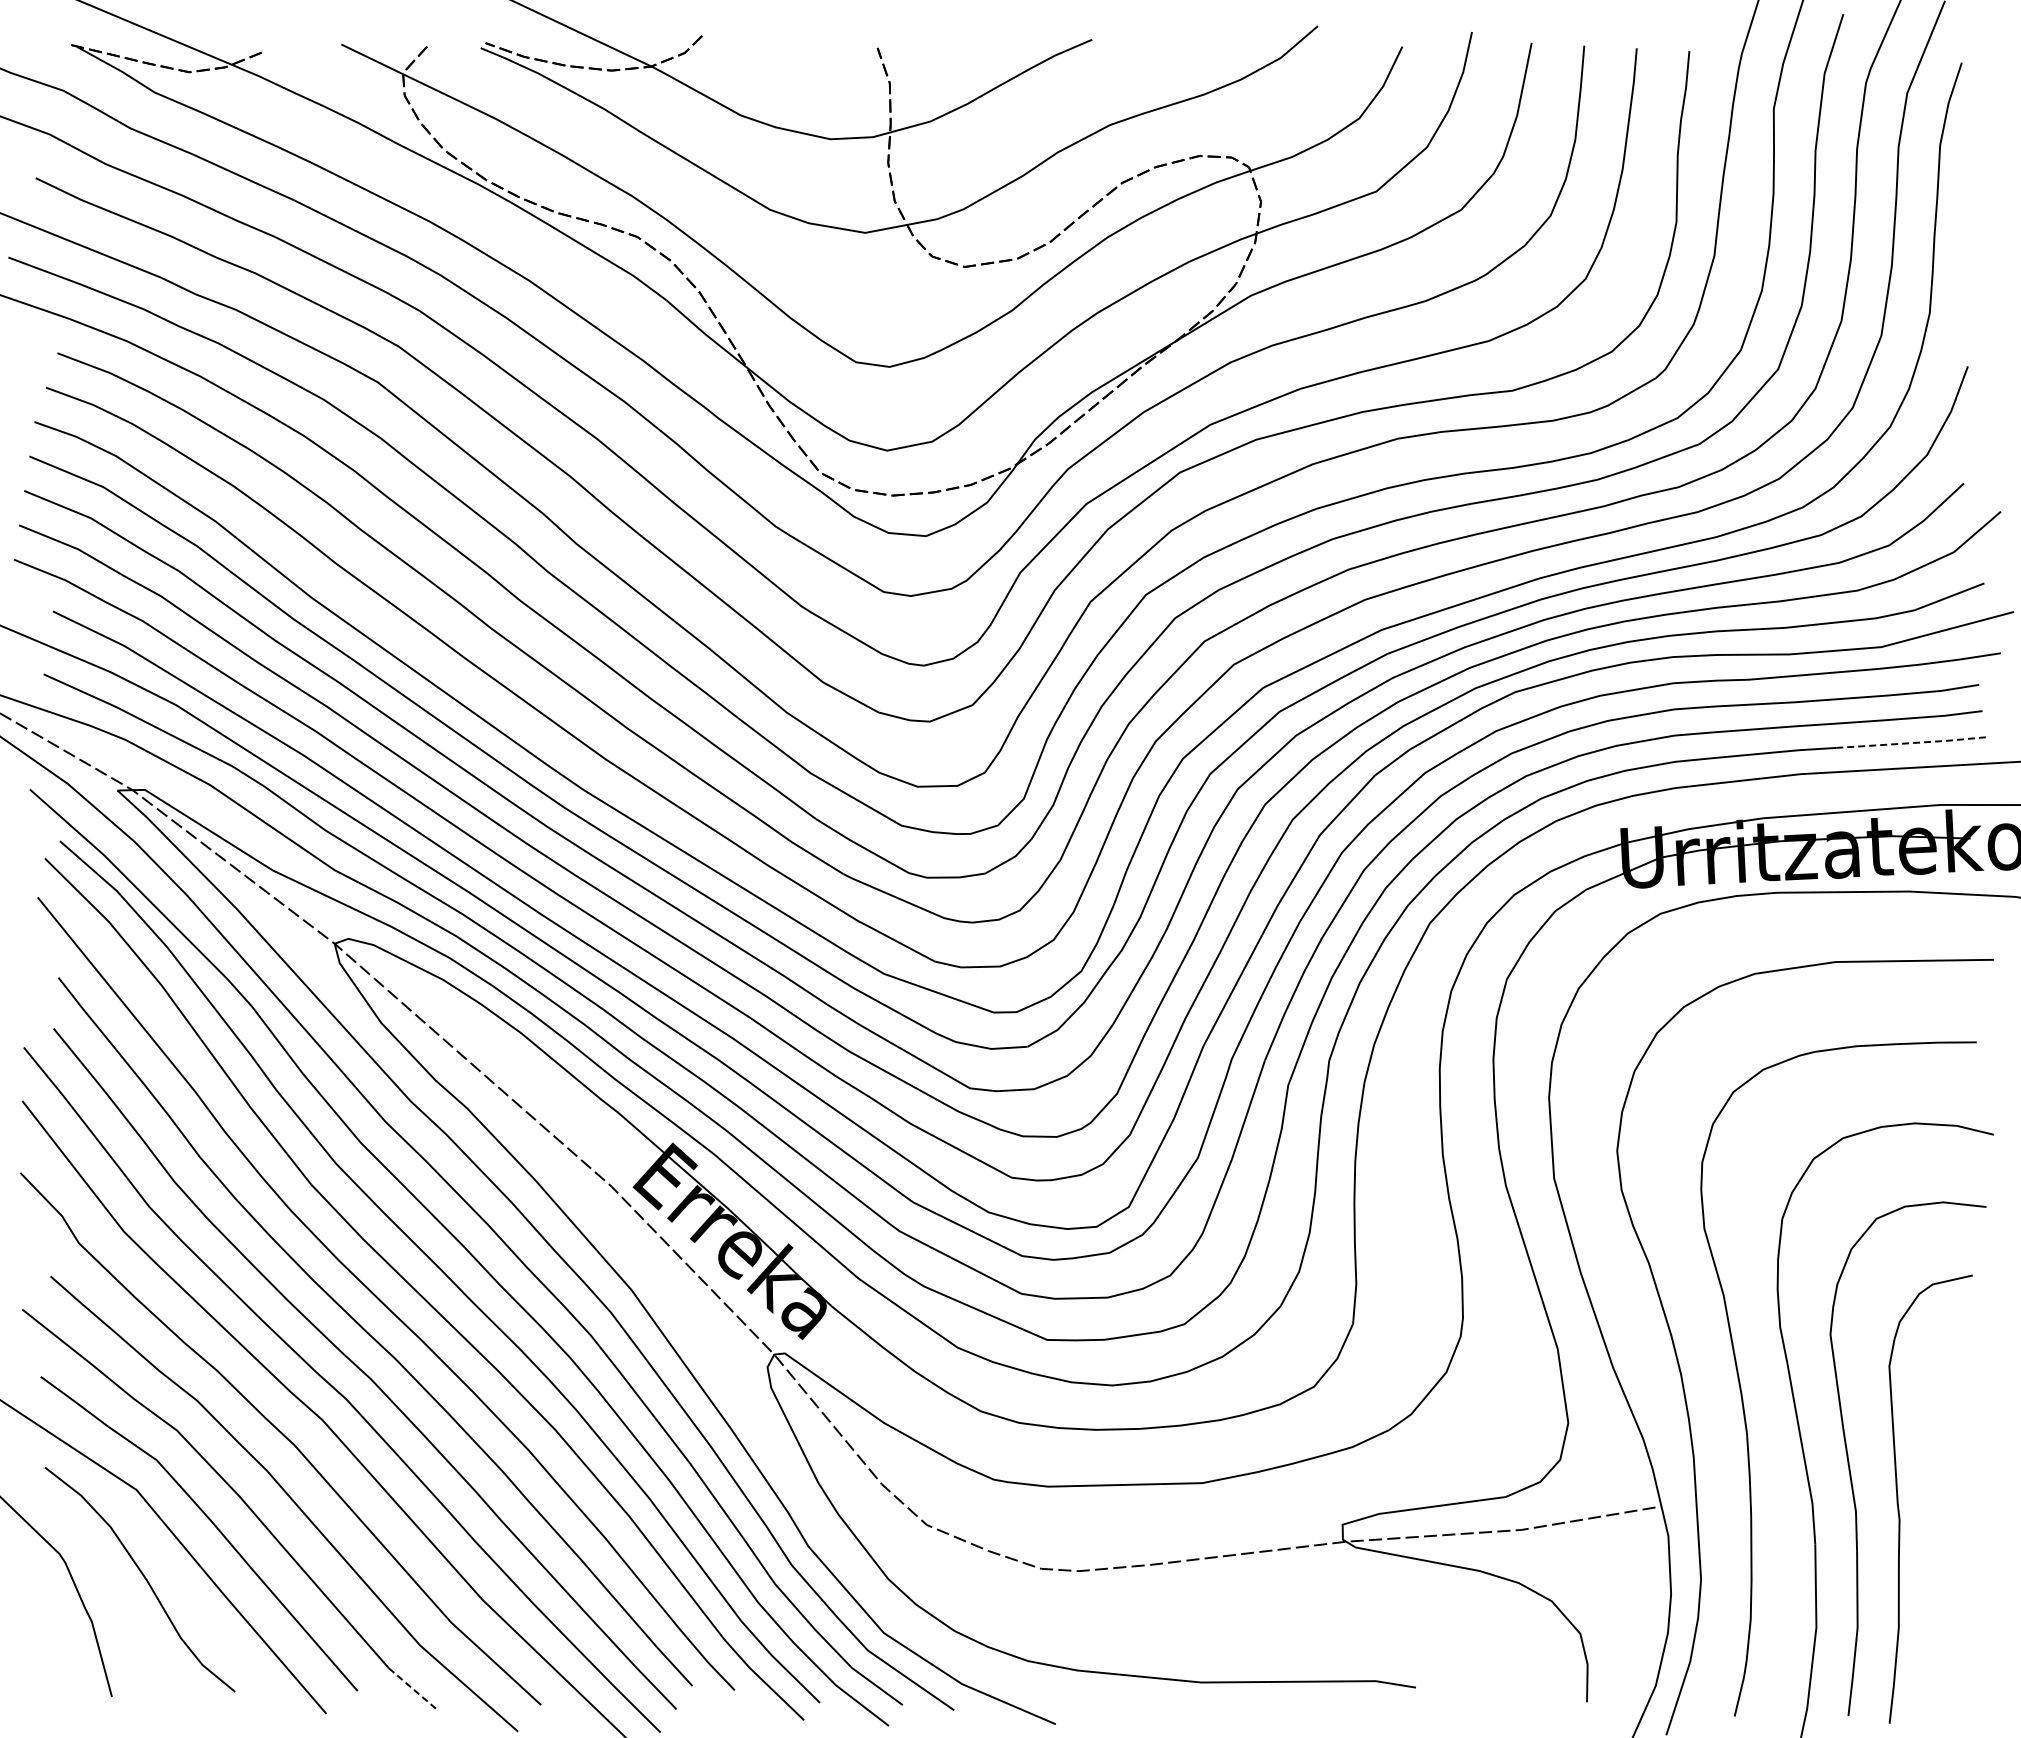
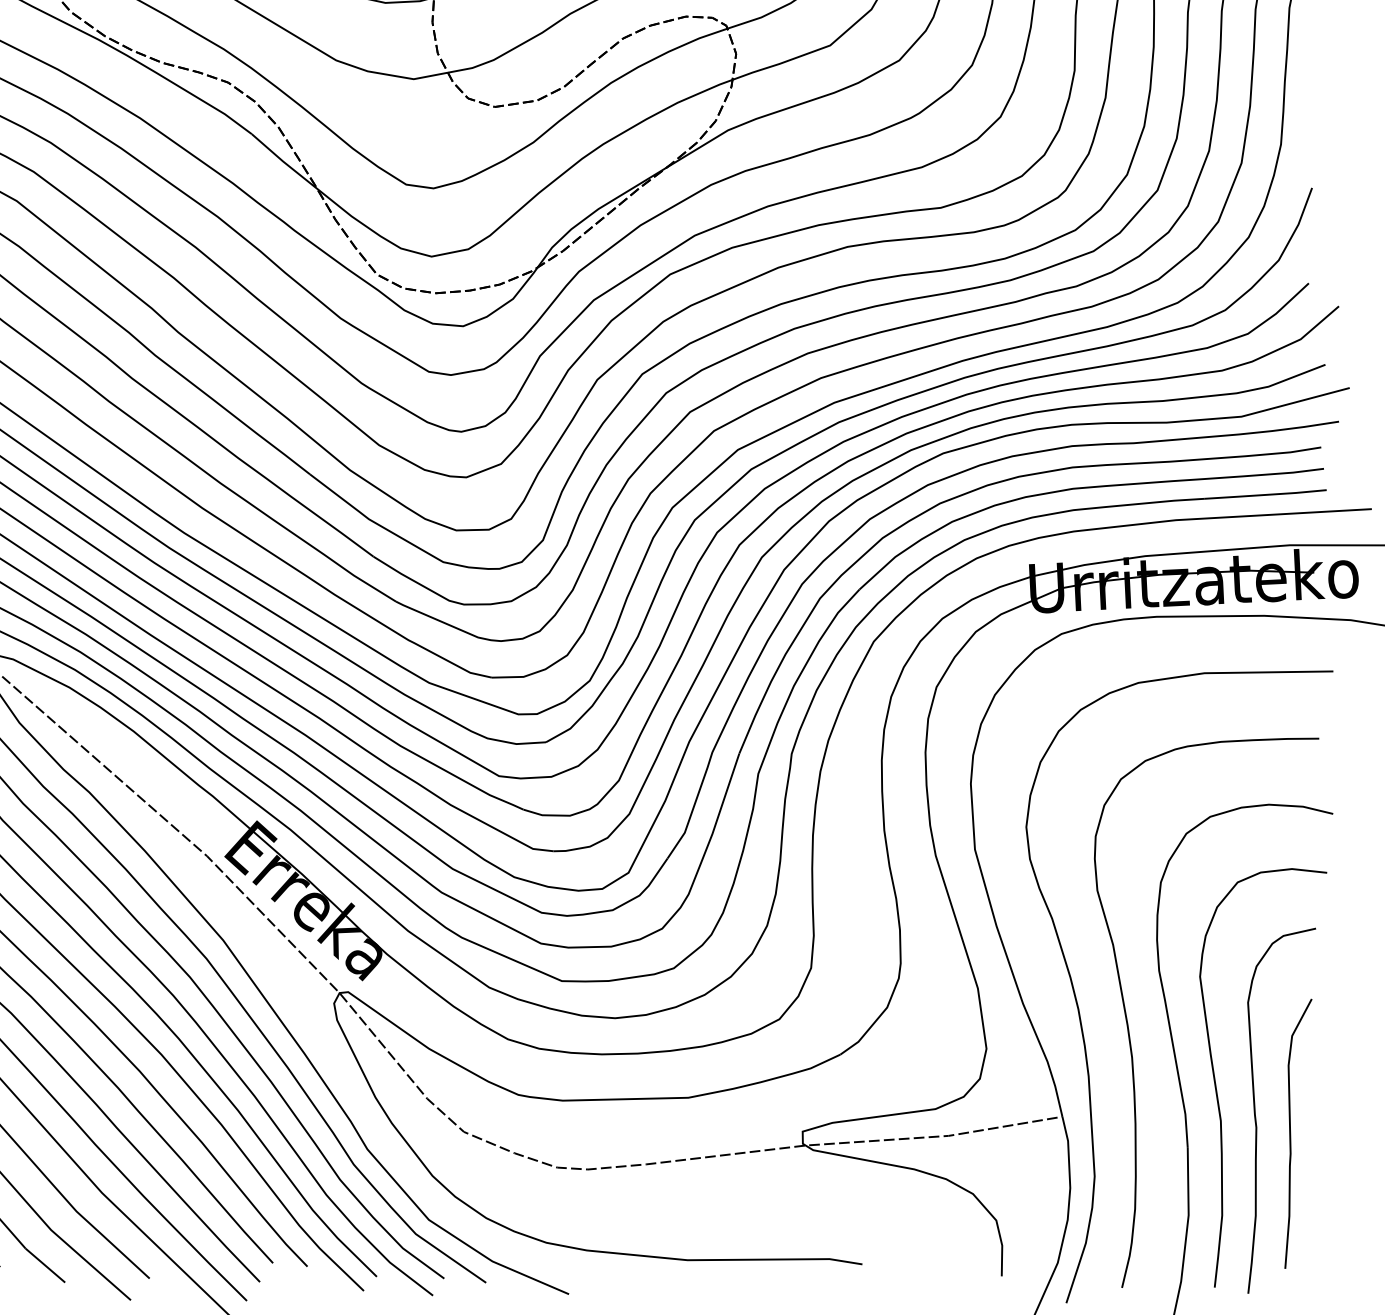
line: (1910, 743) -> (1265, 495), dashed -> solid
curve: (1941, 1527) -> (1290, 1133), added
line: (413, 1689) -> (45, 1265), dashed -> solid

